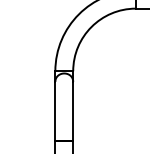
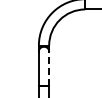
line: (73, 111) -> (49, 68), solid -> dashed

